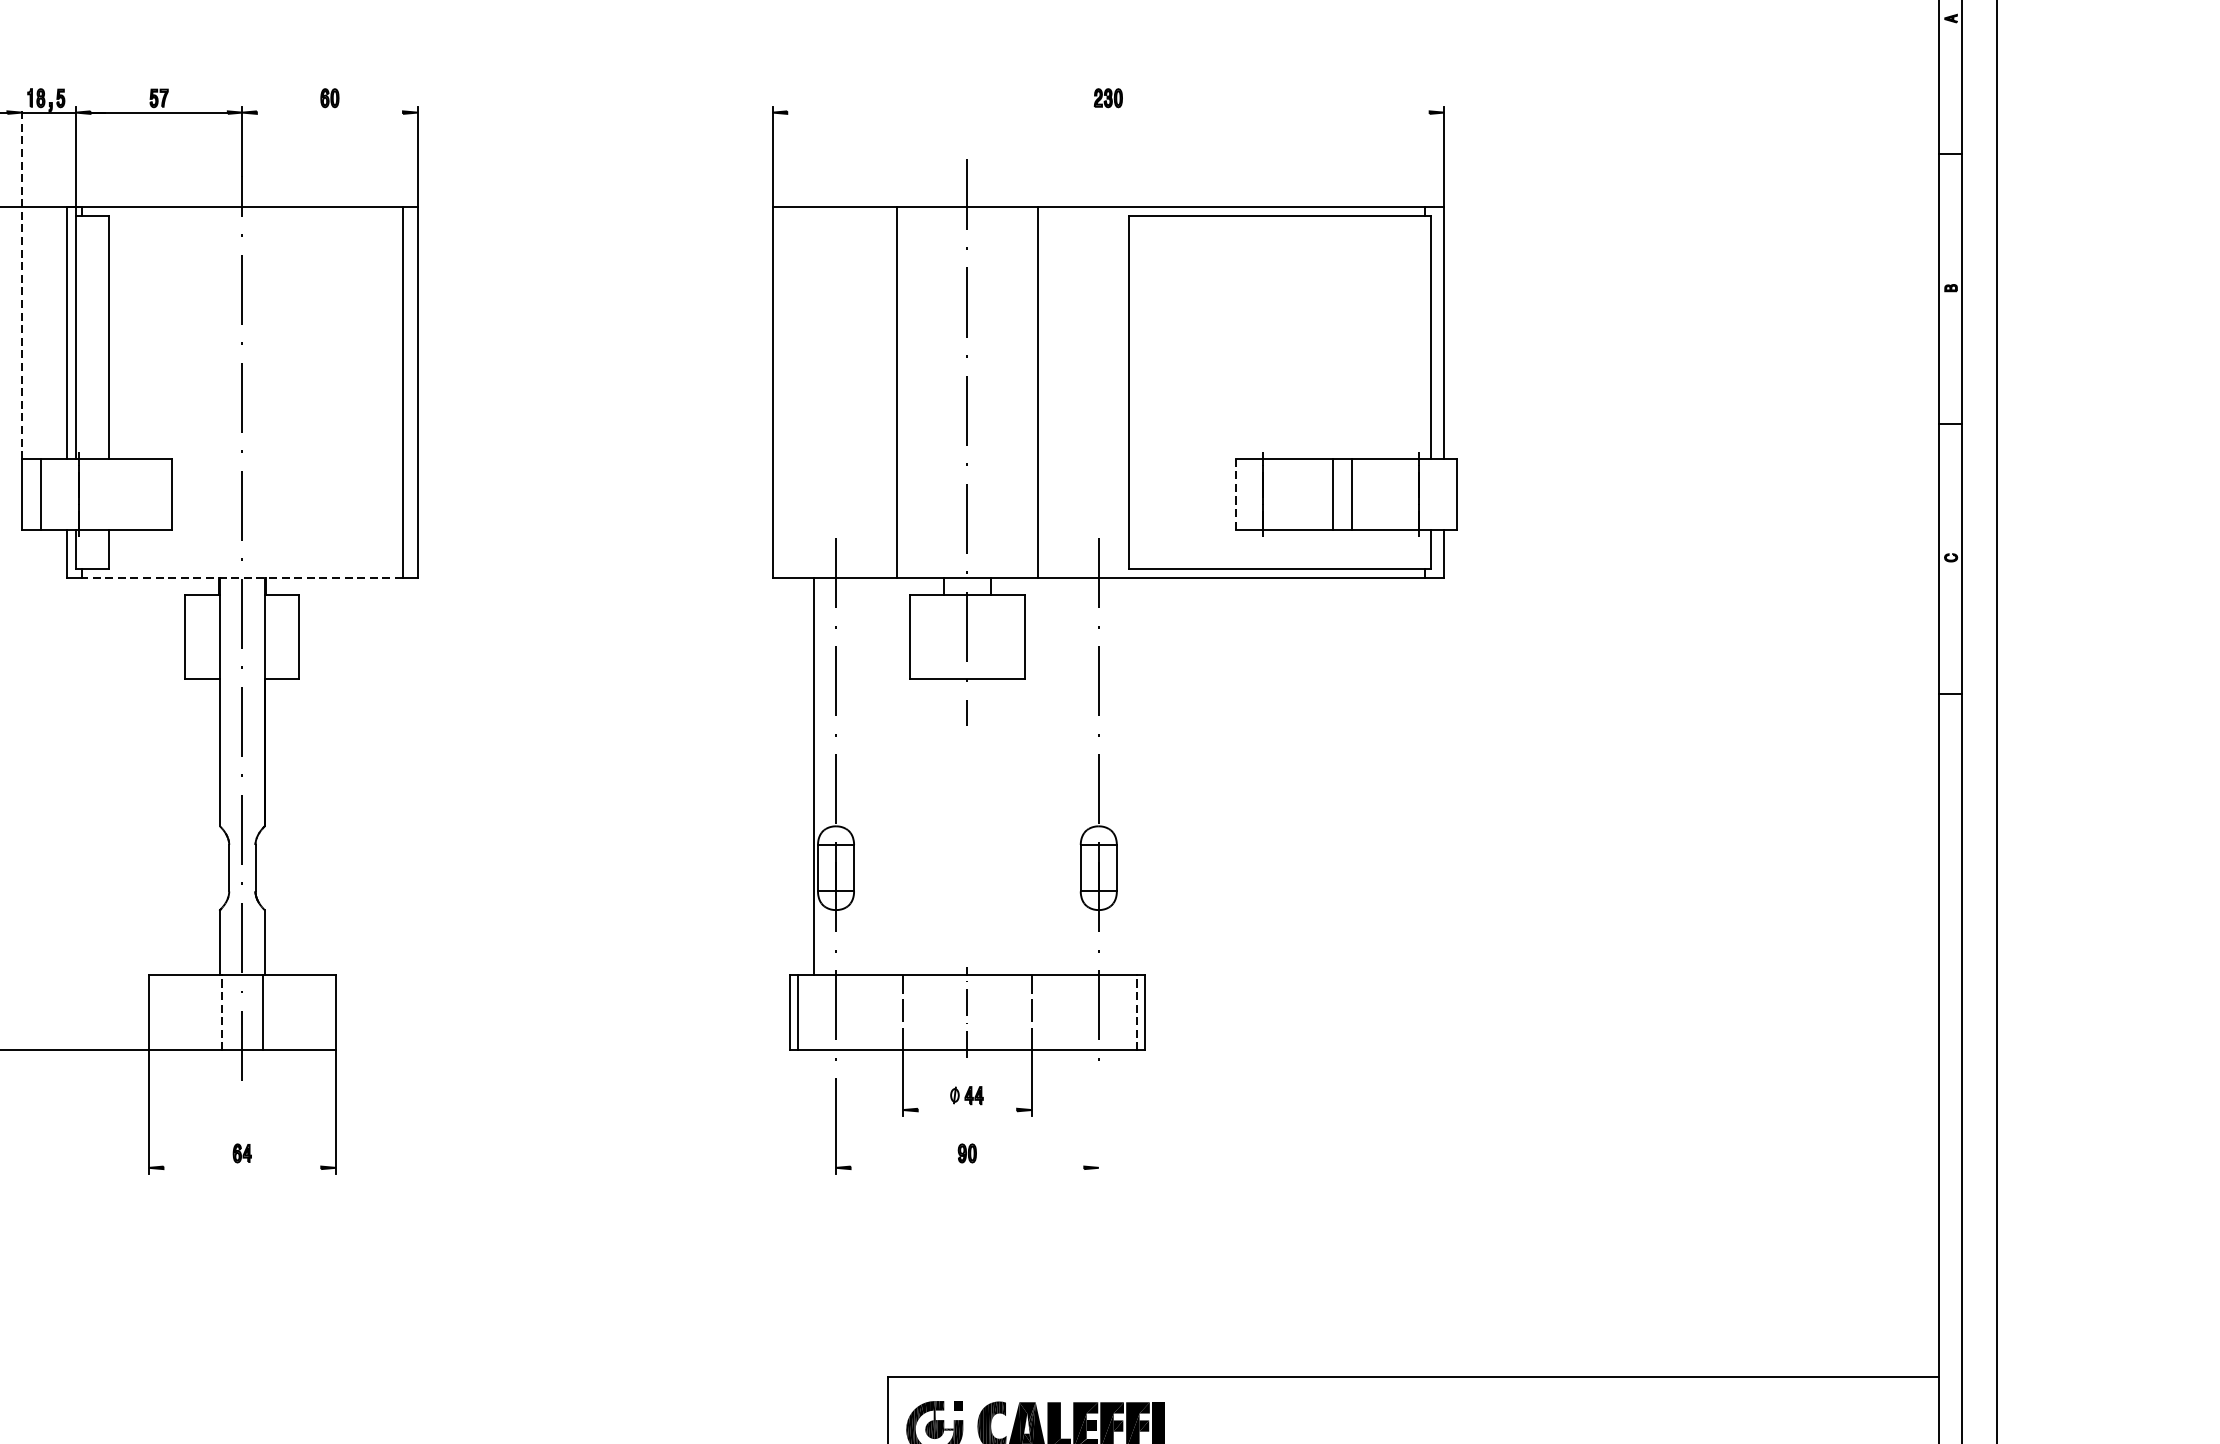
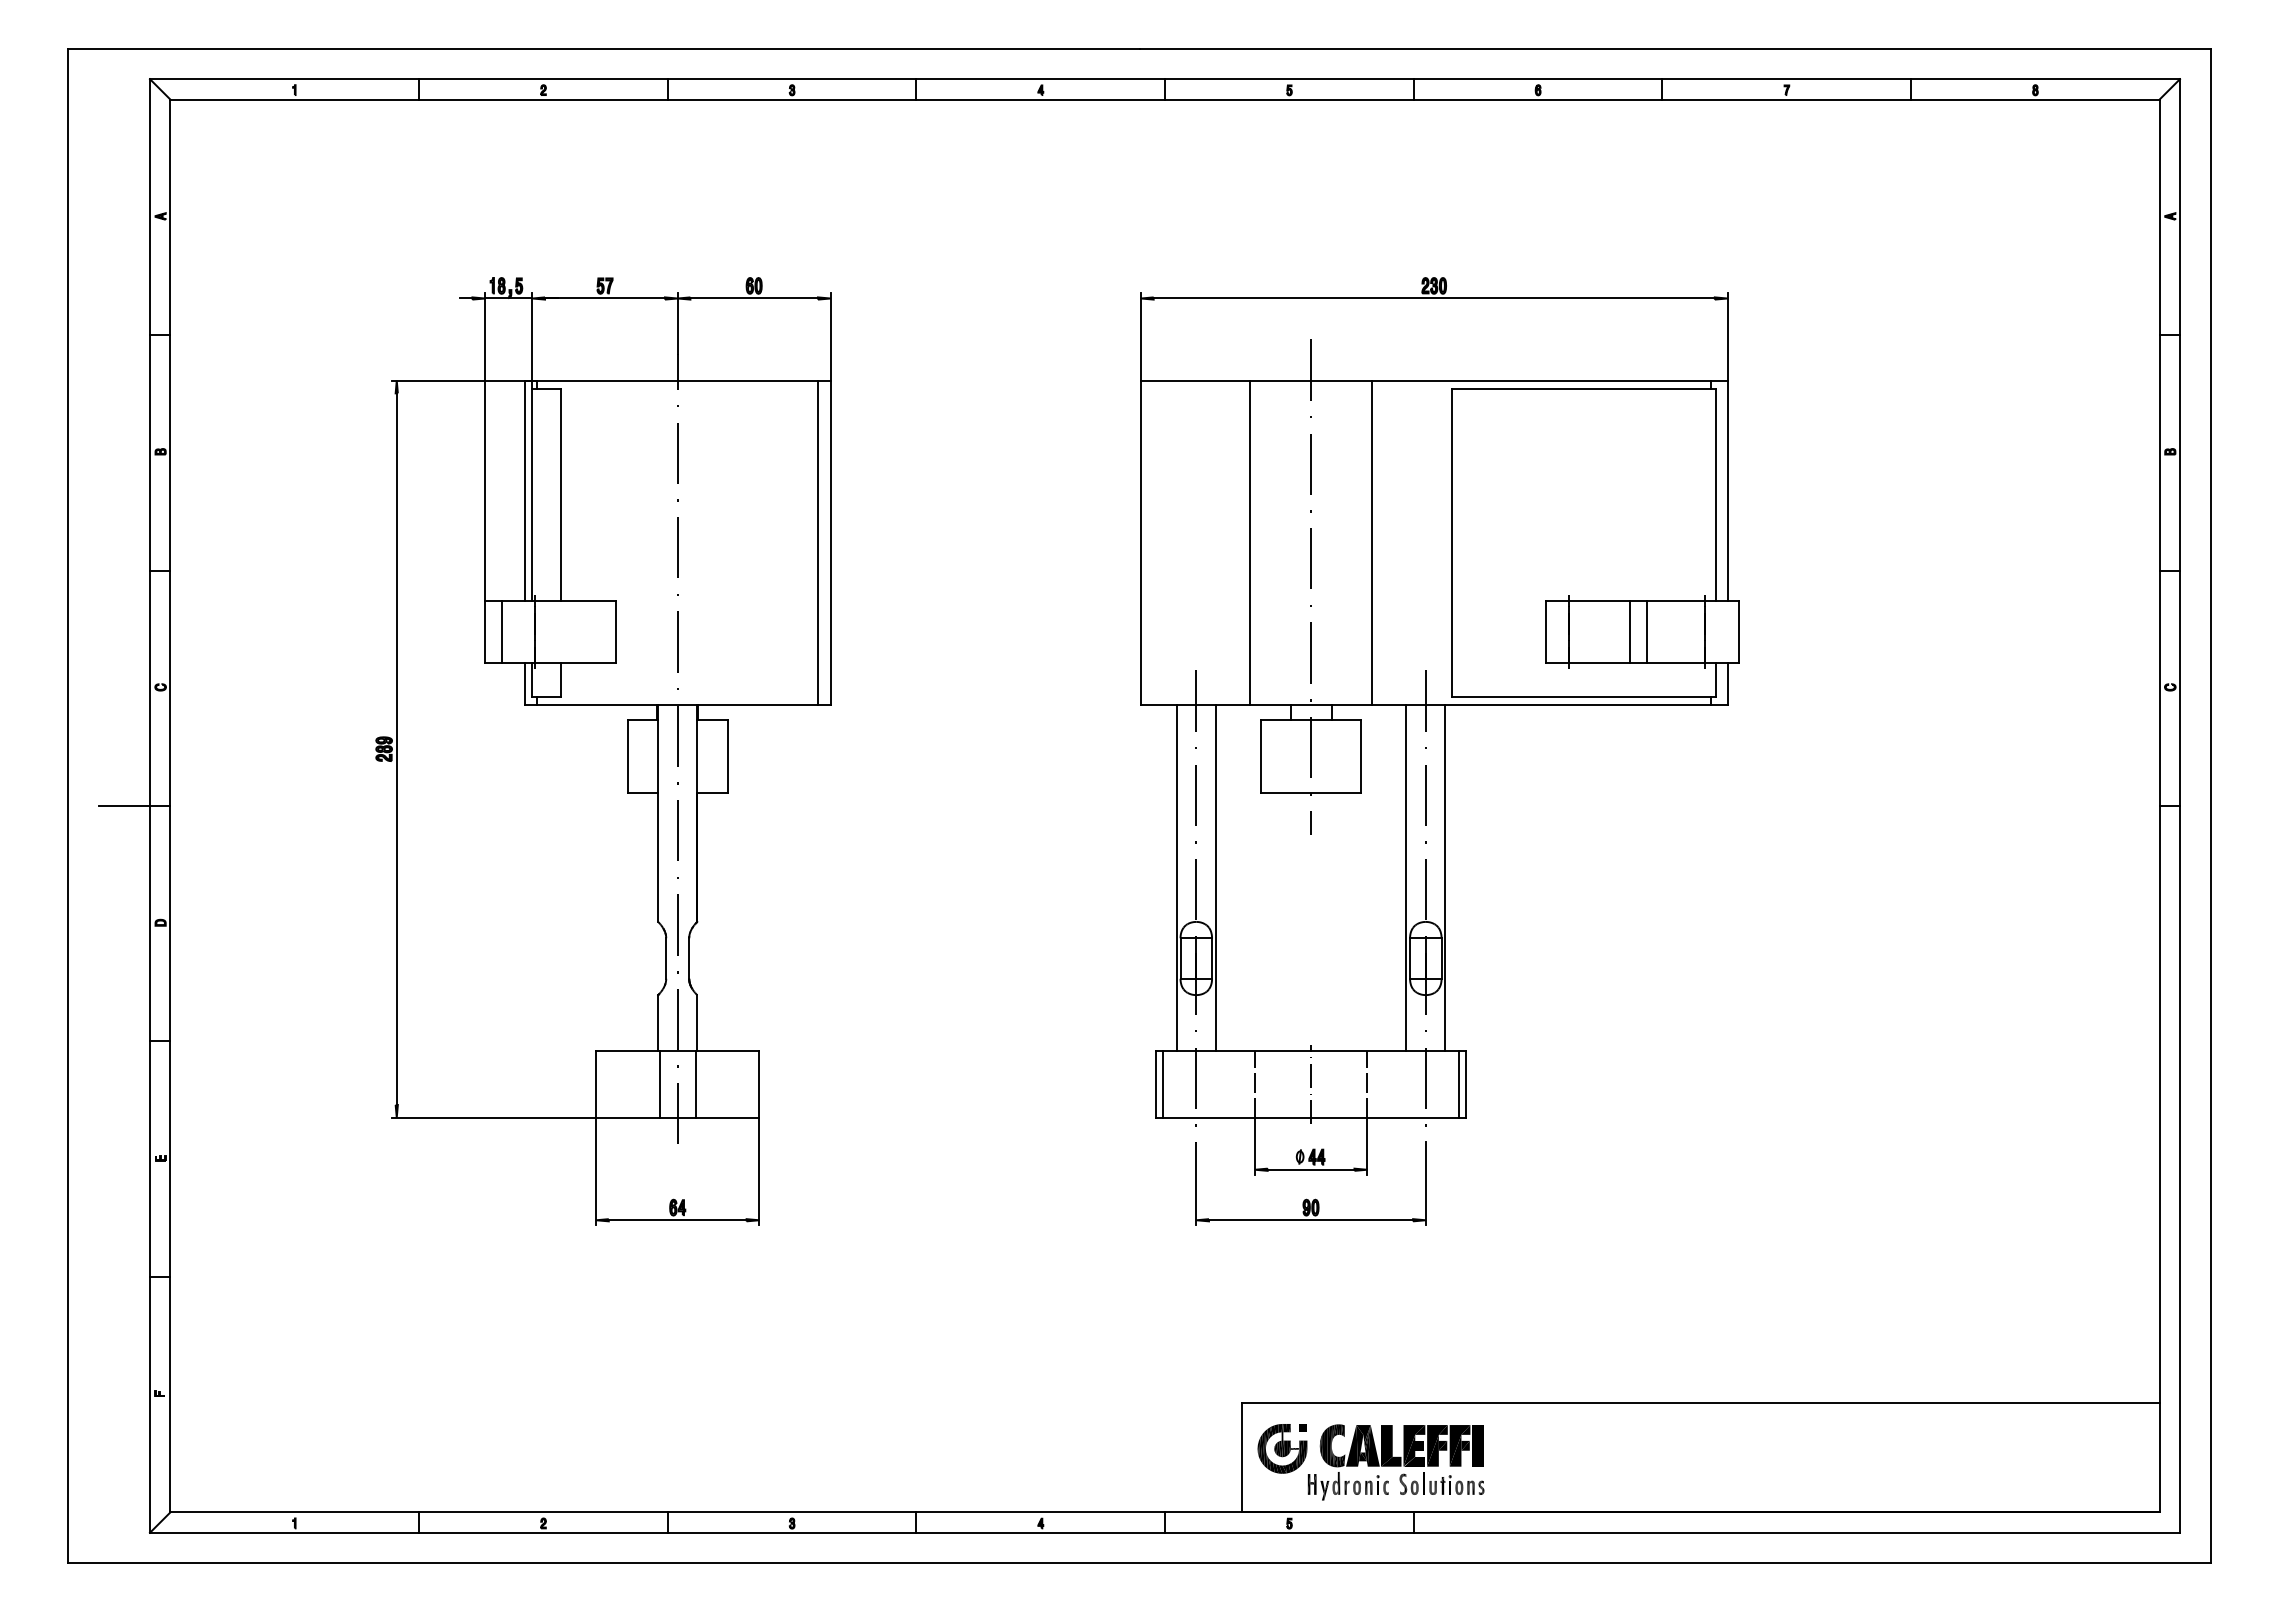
line: (330, 112) -> (754, 298), added
line: (1107, 112) -> (1433, 298), added
line: (22, 283) -> (485, 447), dashed -> solid
line: (1235, 494) -> (1545, 632), dashed -> solid
line: (242, 577) -> (677, 704), dashed -> solid
line: (858, 775) -> (1215, 877), added
line: (1076, 775) -> (1406, 877), added
line: (1121, 775) -> (1445, 877), added
line: (221, 1012) -> (659, 1084), dashed -> solid
line: (1136, 1012) -> (1458, 1084), dashed -> solid
line: (966, 1109) -> (1310, 1169), added
line: (1098, 1125) -> (1425, 1183), added
line: (242, 1168) -> (677, 1220), added
line: (967, 1168) -> (1311, 1220), added

